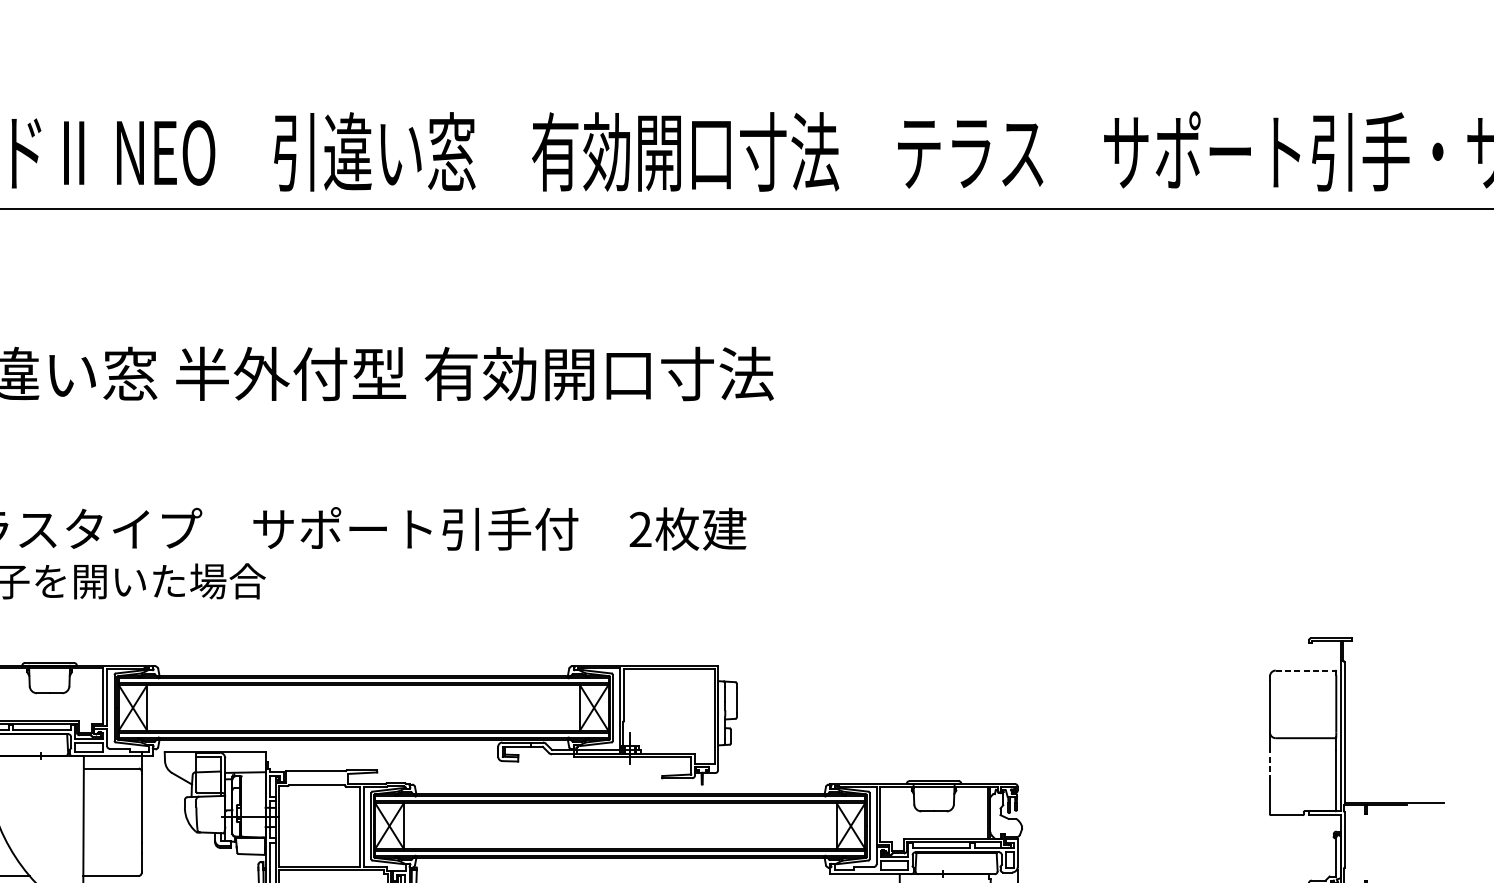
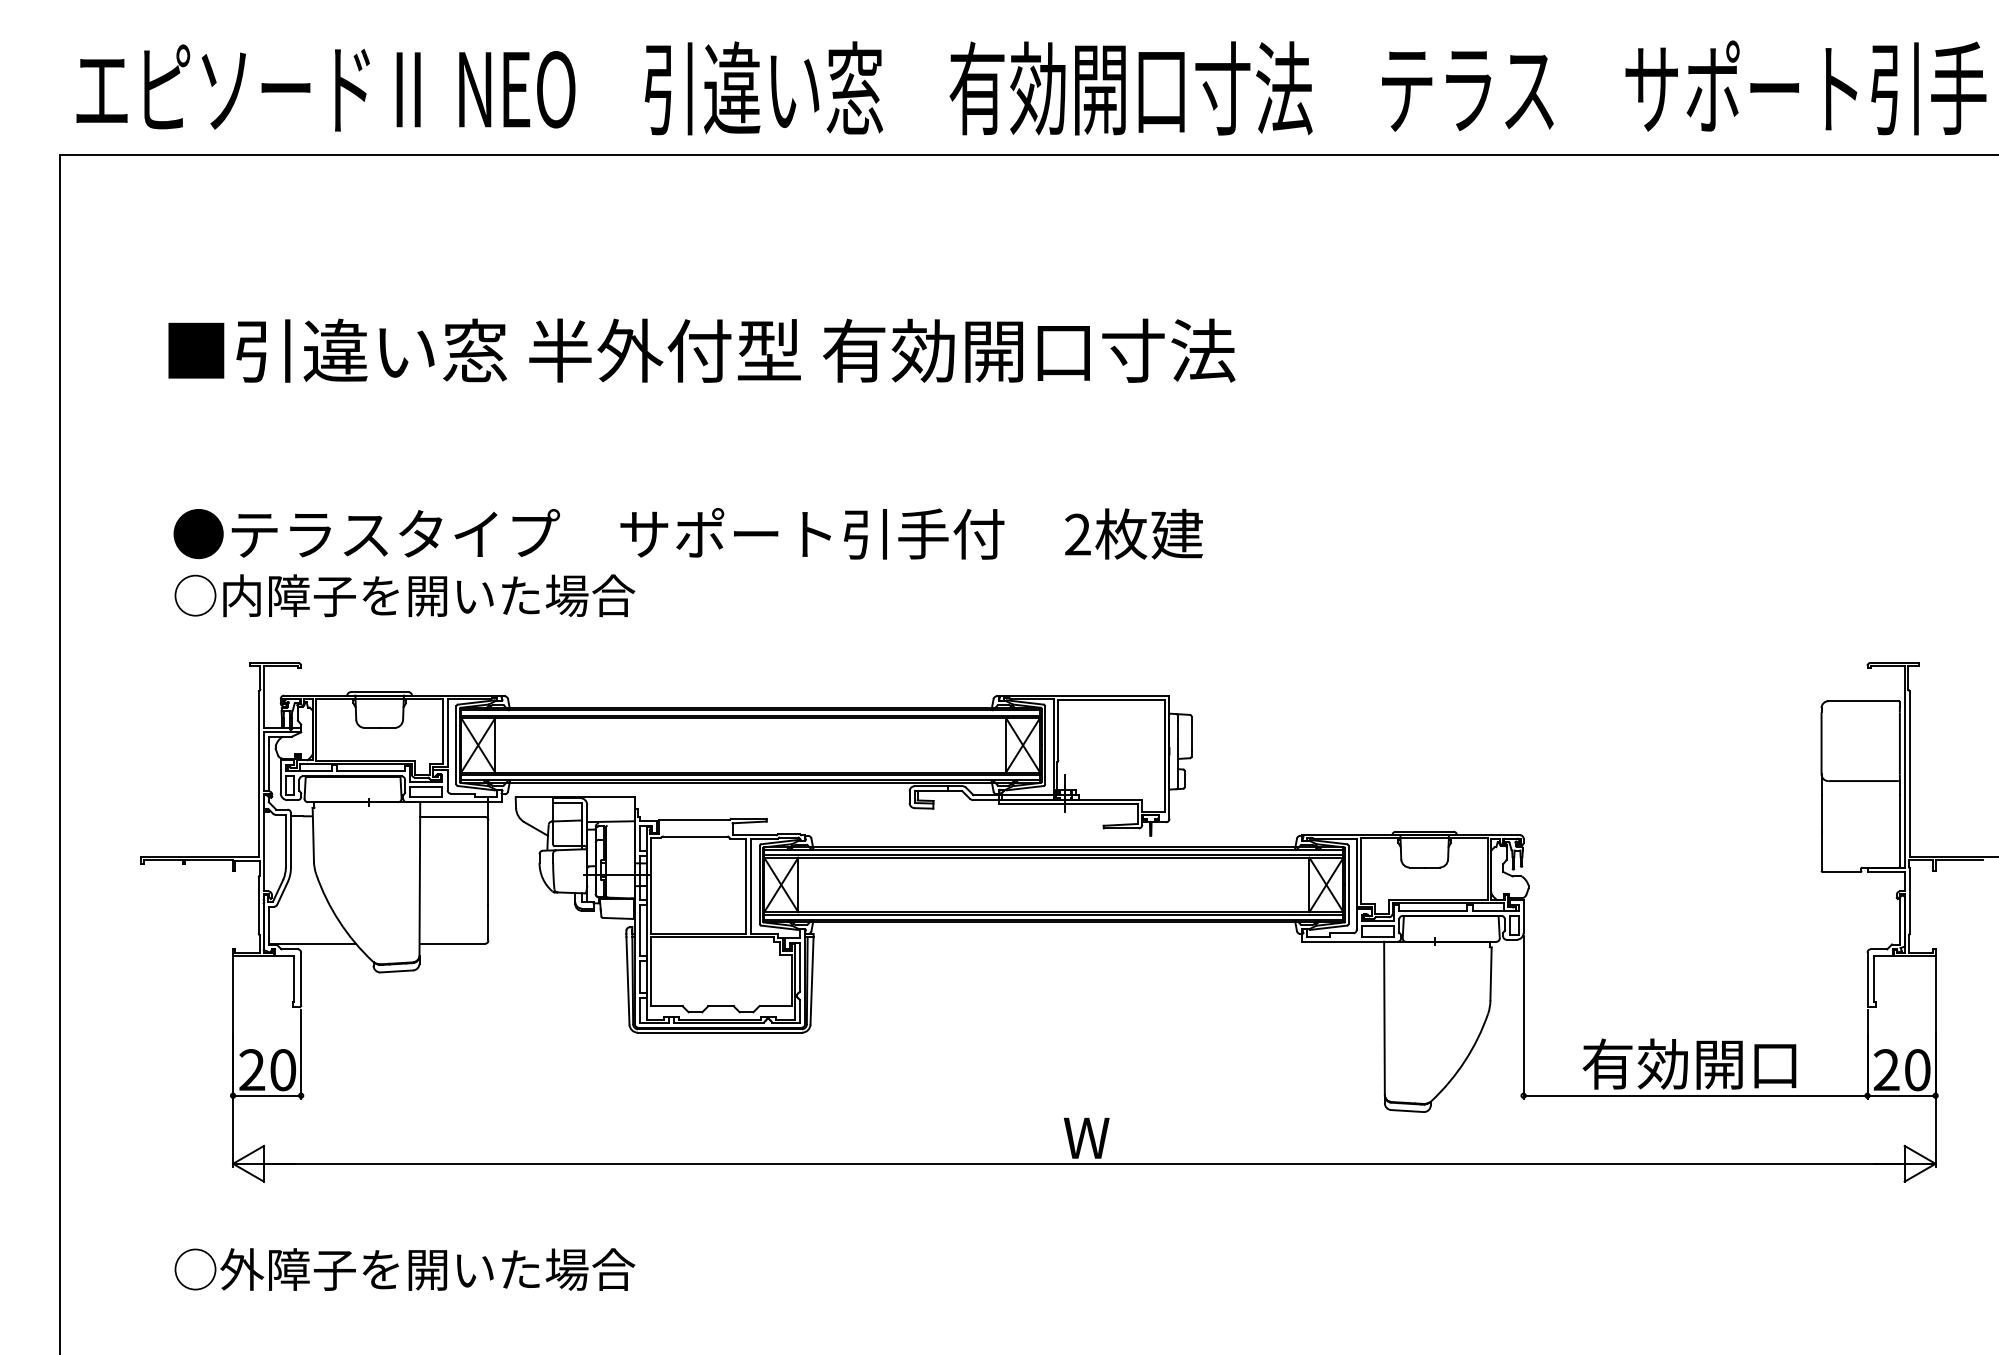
line: (1306, 670) -> (1864, 701), dashed -> solid
line: (1269, 764) -> (1821, 812), dashed -> solid

